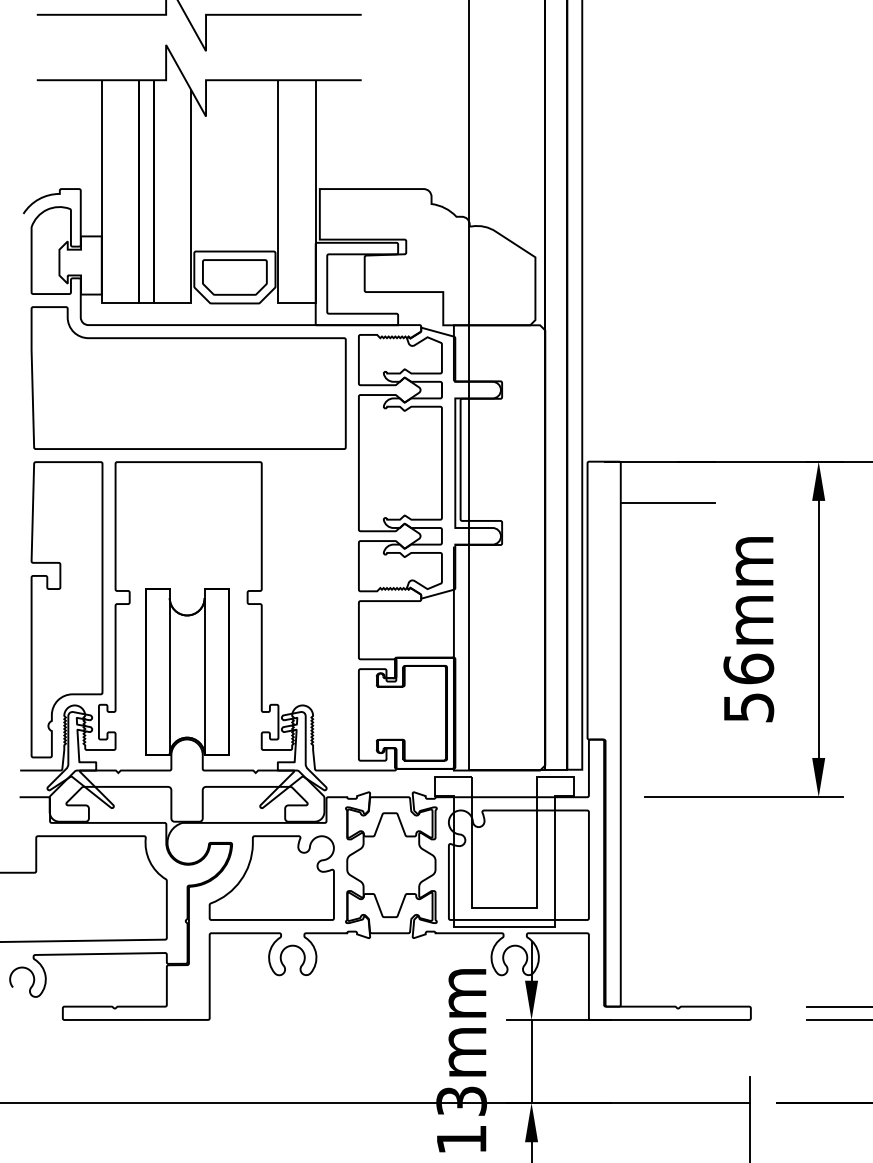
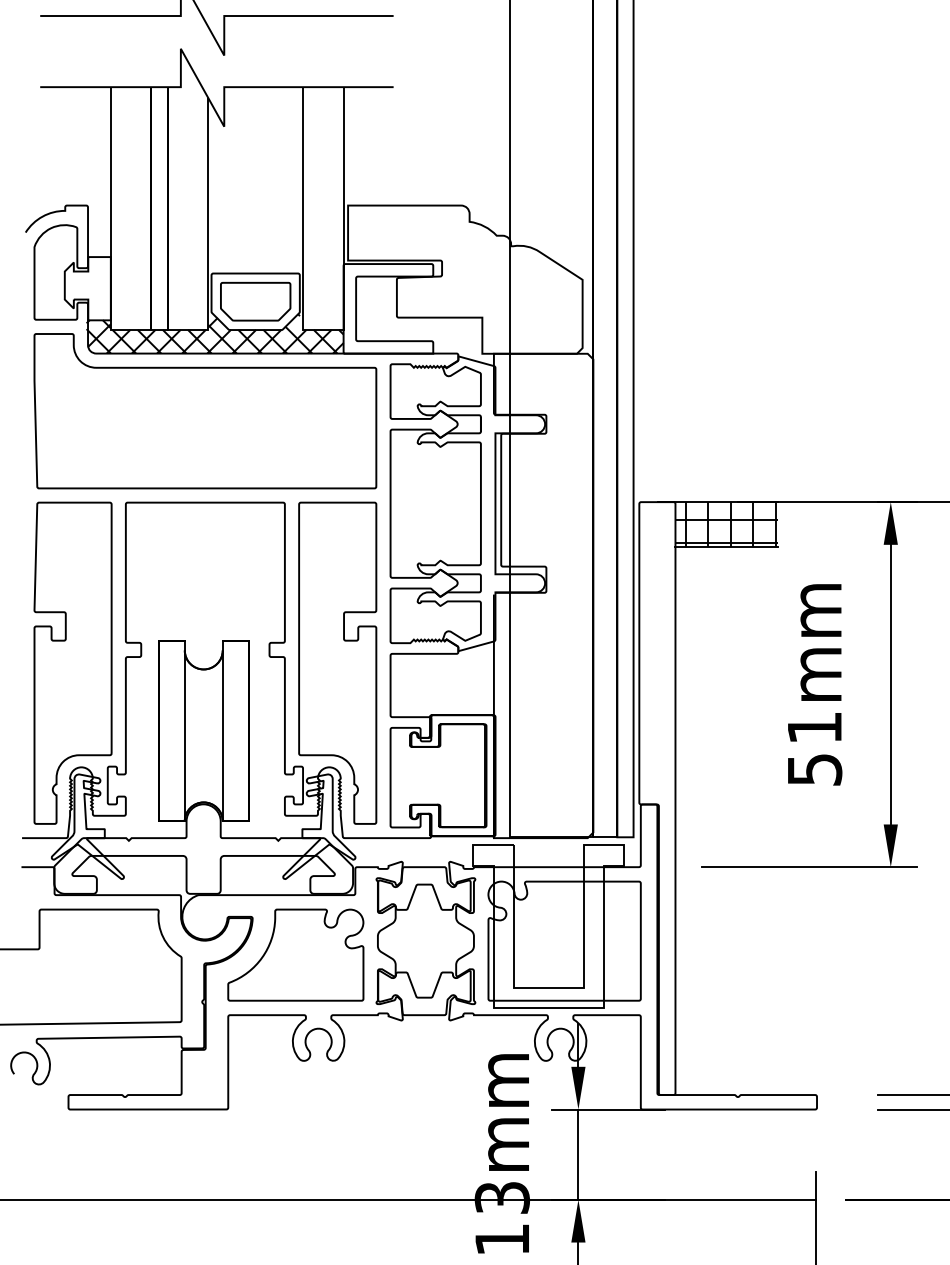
hatch: (197, 306) -> (214, 333), added
hatch: (667, 482) -> (726, 524), added
part: (310, 609) -> (337, 662), added
text: (748, 668) -> (814, 727), 56mm -> 51mm

